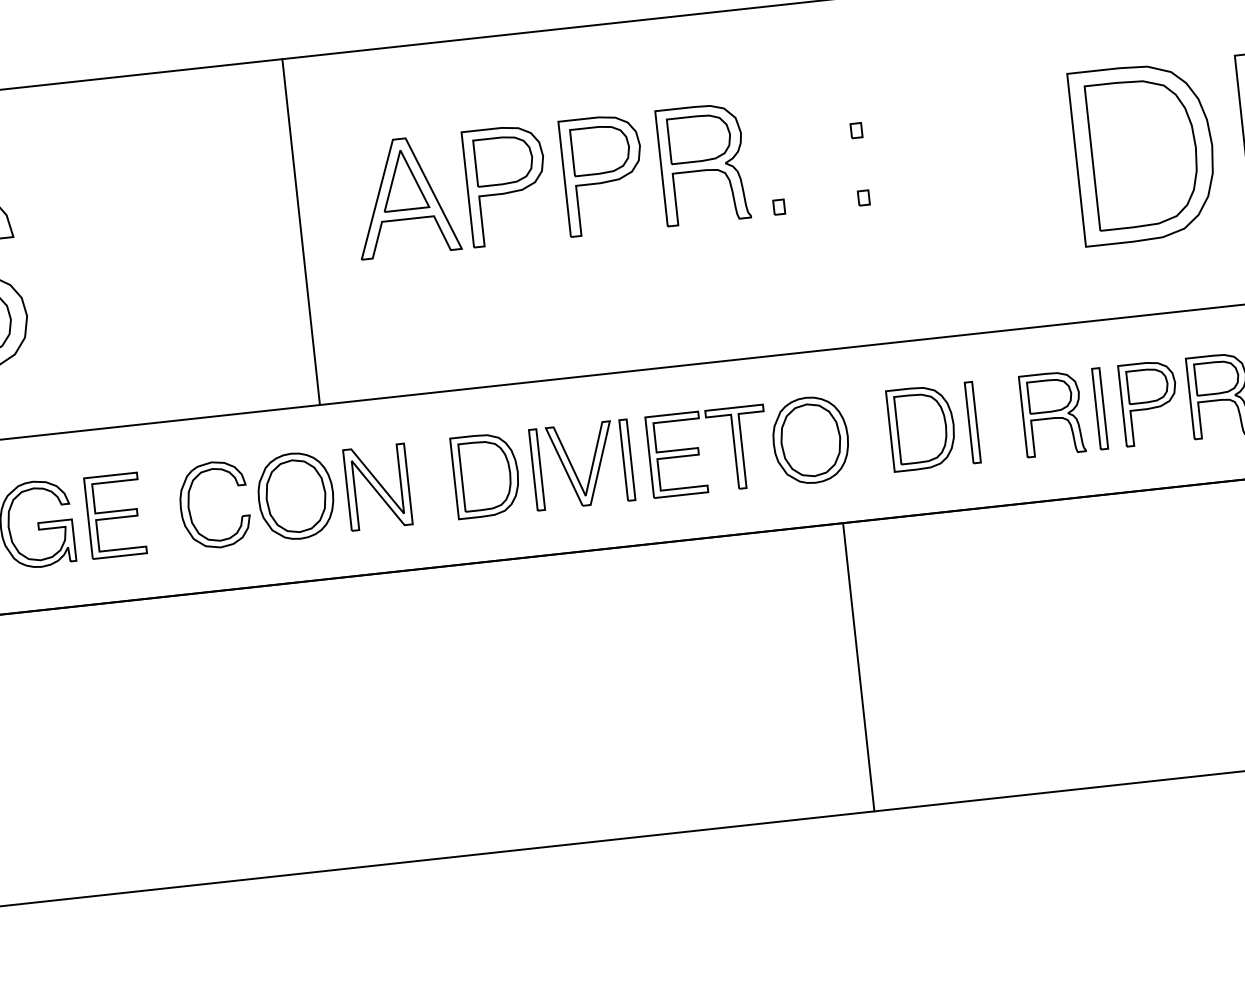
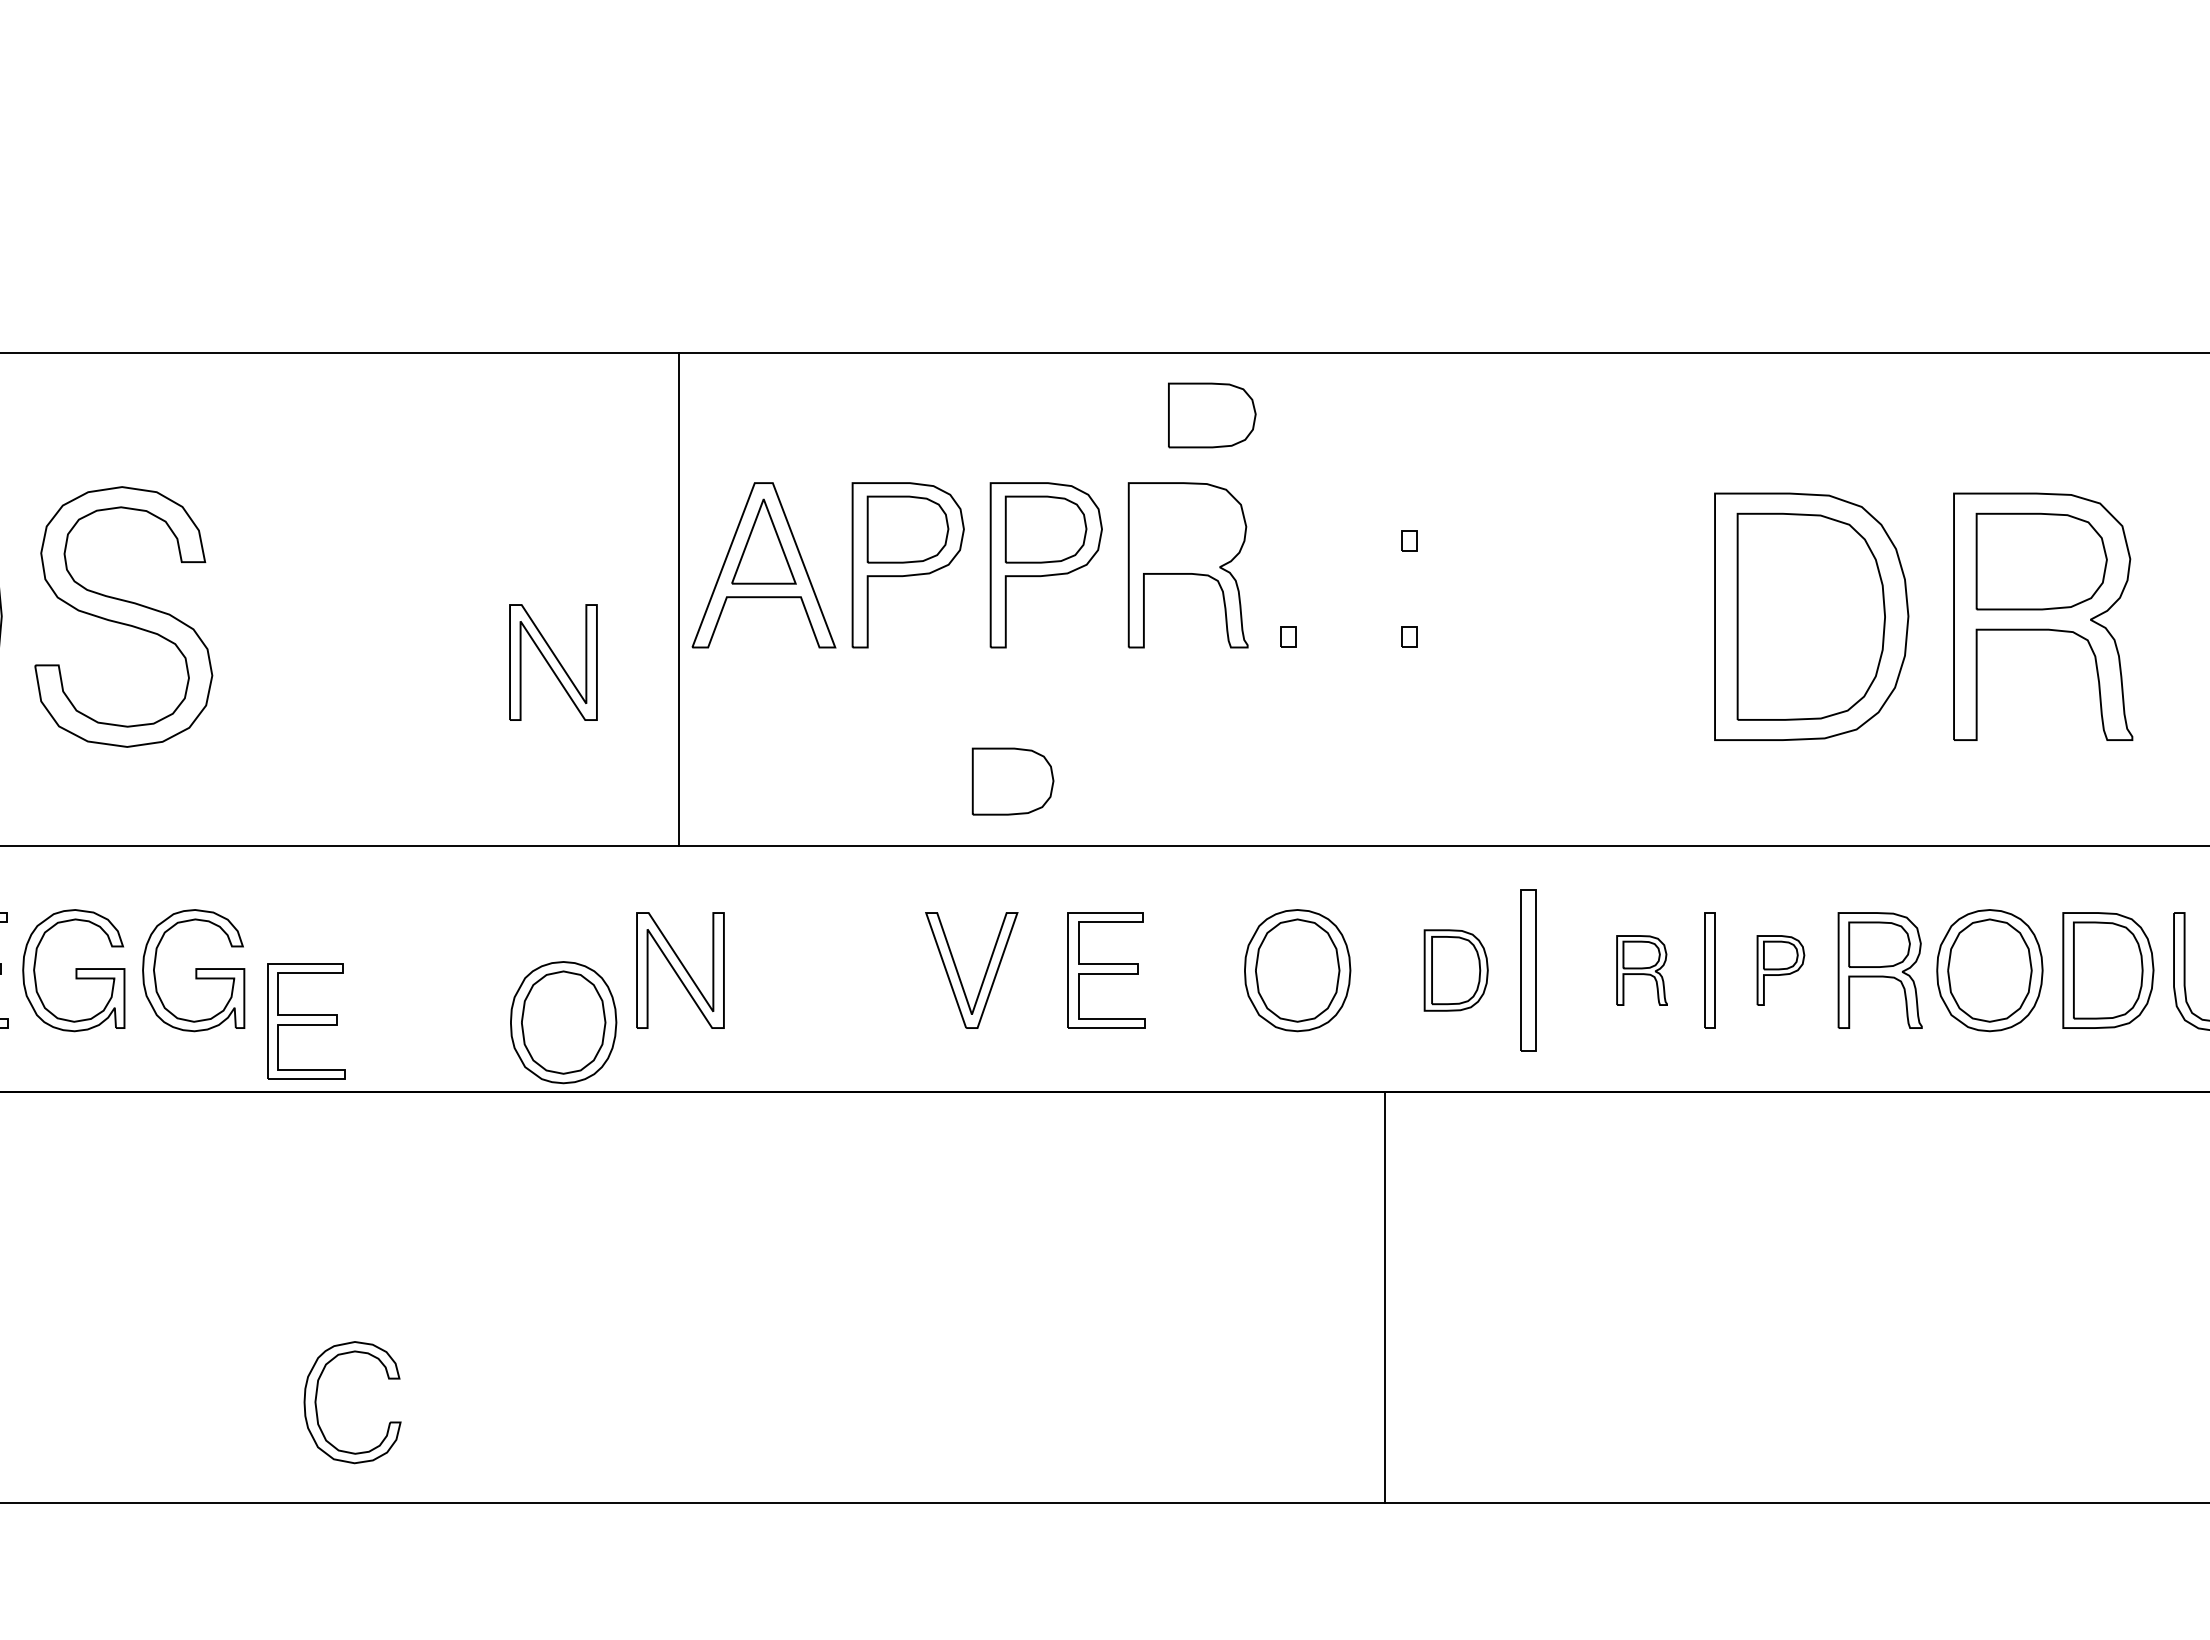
part: (699, 138) -> (1212, 415), moved
line: (301, 231) -> (679, 598), moved
part: (265, 280) -> (553, 662), added
part: (596, 329) -> (1012, 781), added
part: (1149, 403) -> (1780, 970), size x0.6
part: (1051, 414) -> (1641, 970), size x0.6
part: (972, 422) -> (1528, 970), size x1.4
part: (922, 428) -> (1456, 970), size x0.7
part: (738, 448) -> (1194, 970), removed
part: (626, 460) -> (1035, 970), removed
part: (537, 469) -> (907, 970), removed
part: (485, 475) -> (834, 970), removed
part: (295, 496) -> (563, 1022), moved
part: (190, 511) -> (317, 1408), moved
part: (115, 515) -> (306, 1021), moved
line: (858, 667) -> (1385, 1297), moved

